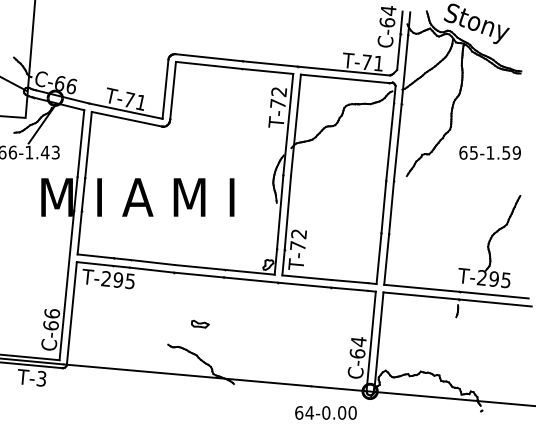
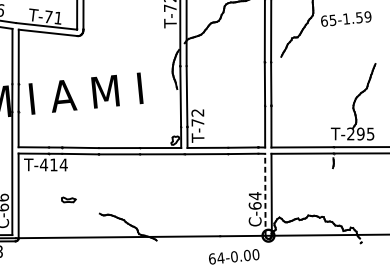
text: (489, 152) -> (345, 18), moved
text: (117, 280) -> (53, 165), T-295 -> T-414
part: (200, 323) -> (68, 199), moved
line: (371, 341) -> (265, 194), solid -> dashed

